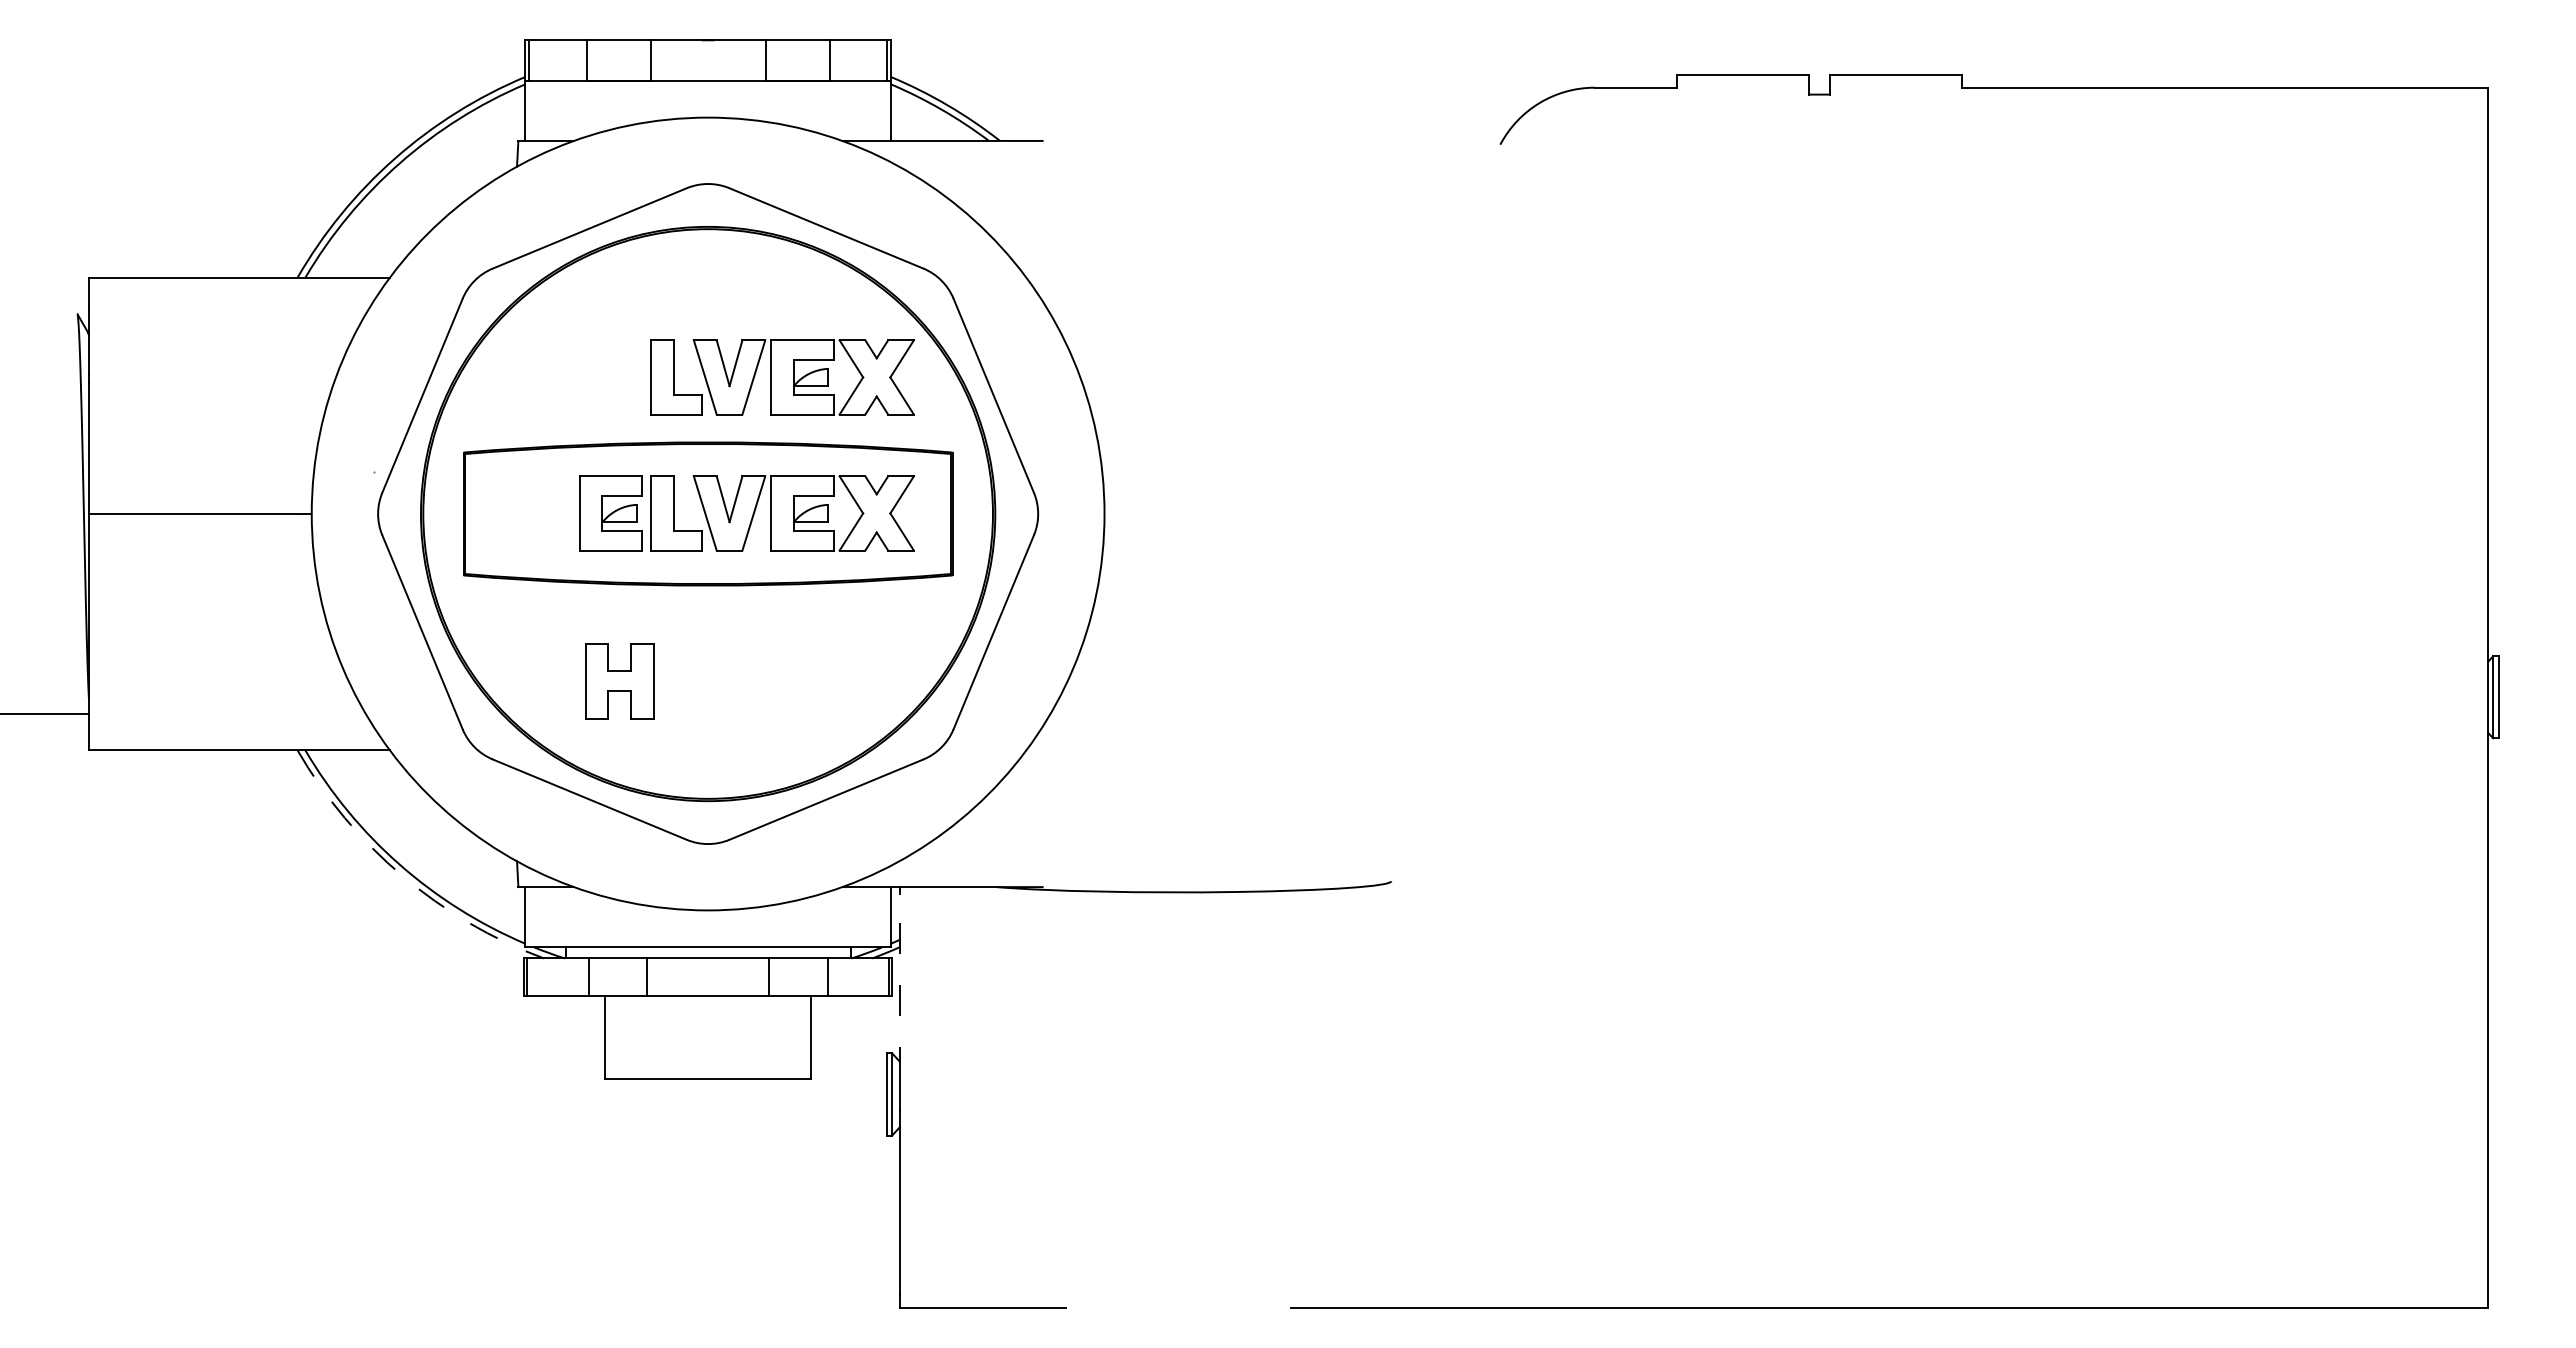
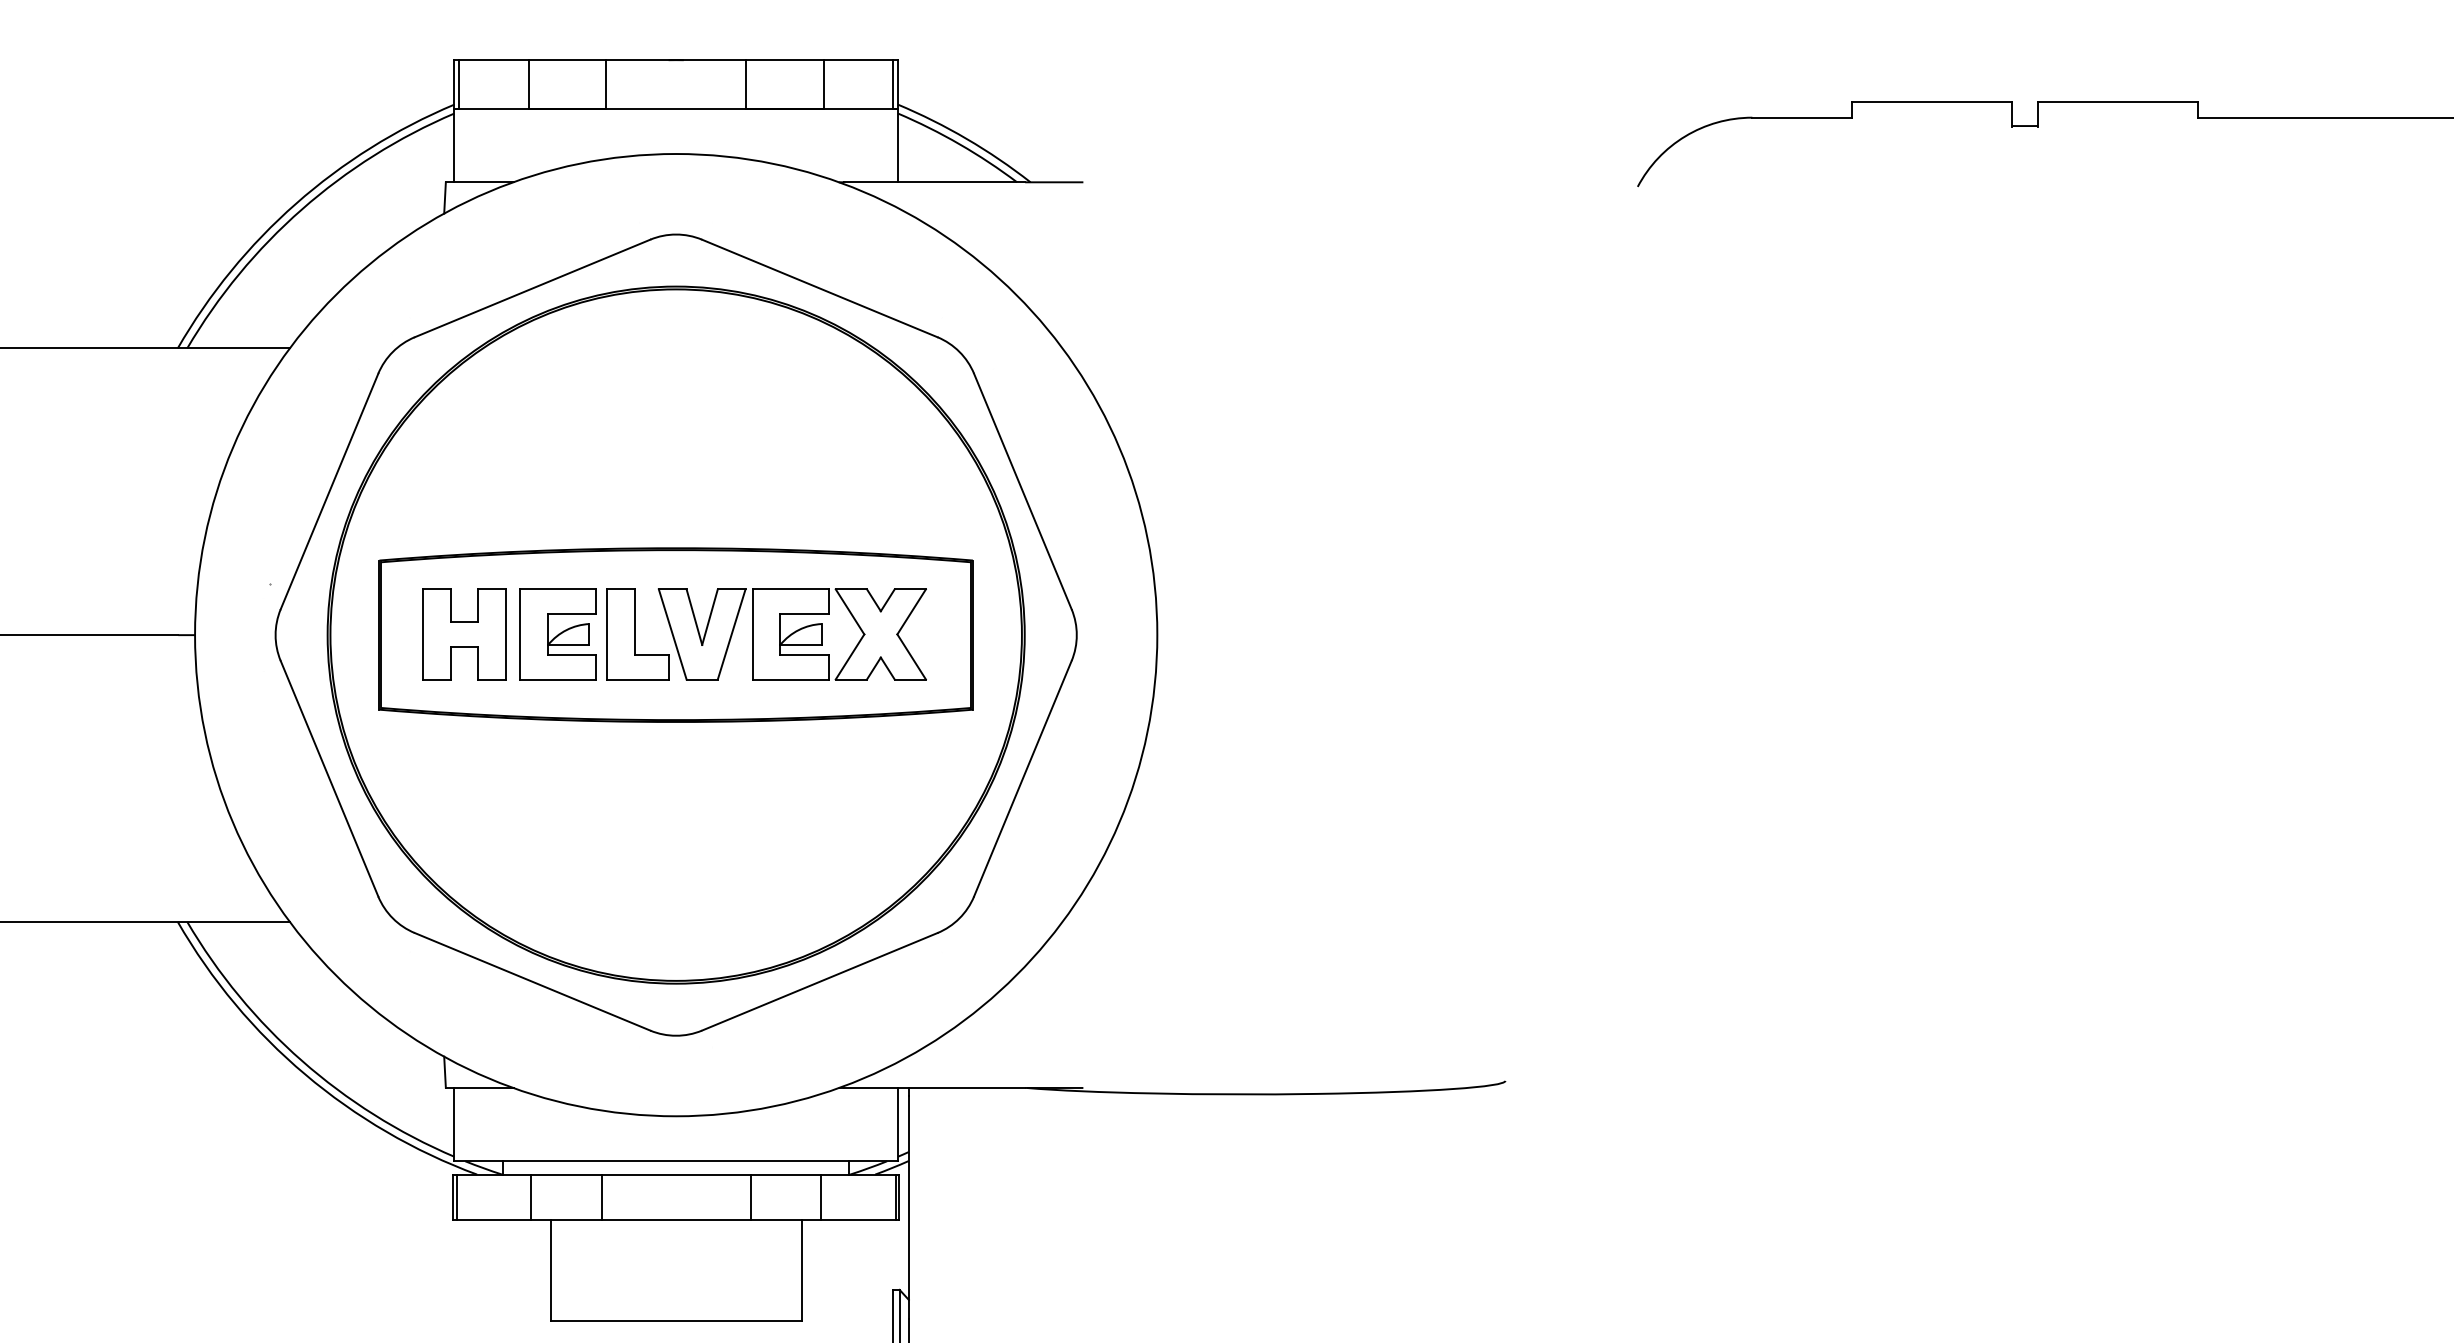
part: (782, 377) -> (766, 469), removed
part: (619, 681) -> (464, 634), moved
arc: (402, 876) -> (305, 1075), dashed -> solid
line: (899, 985) -> (908, 1207), dashed -> solid

